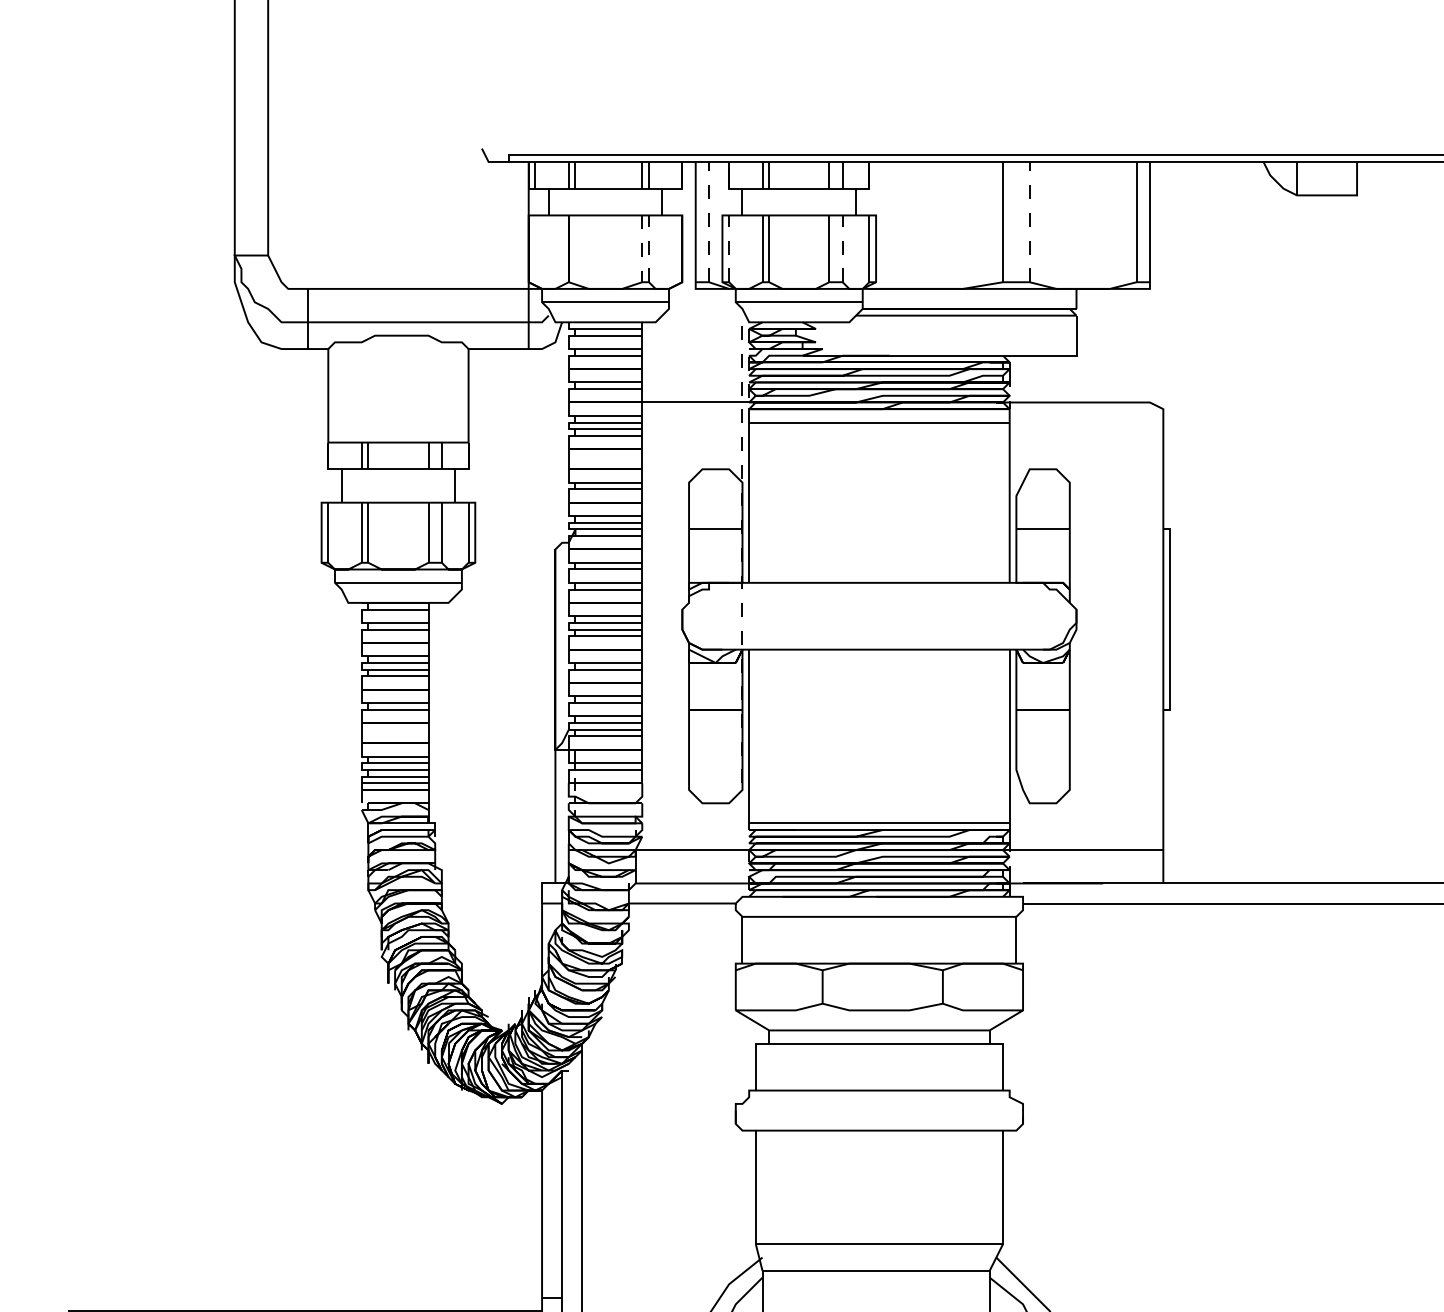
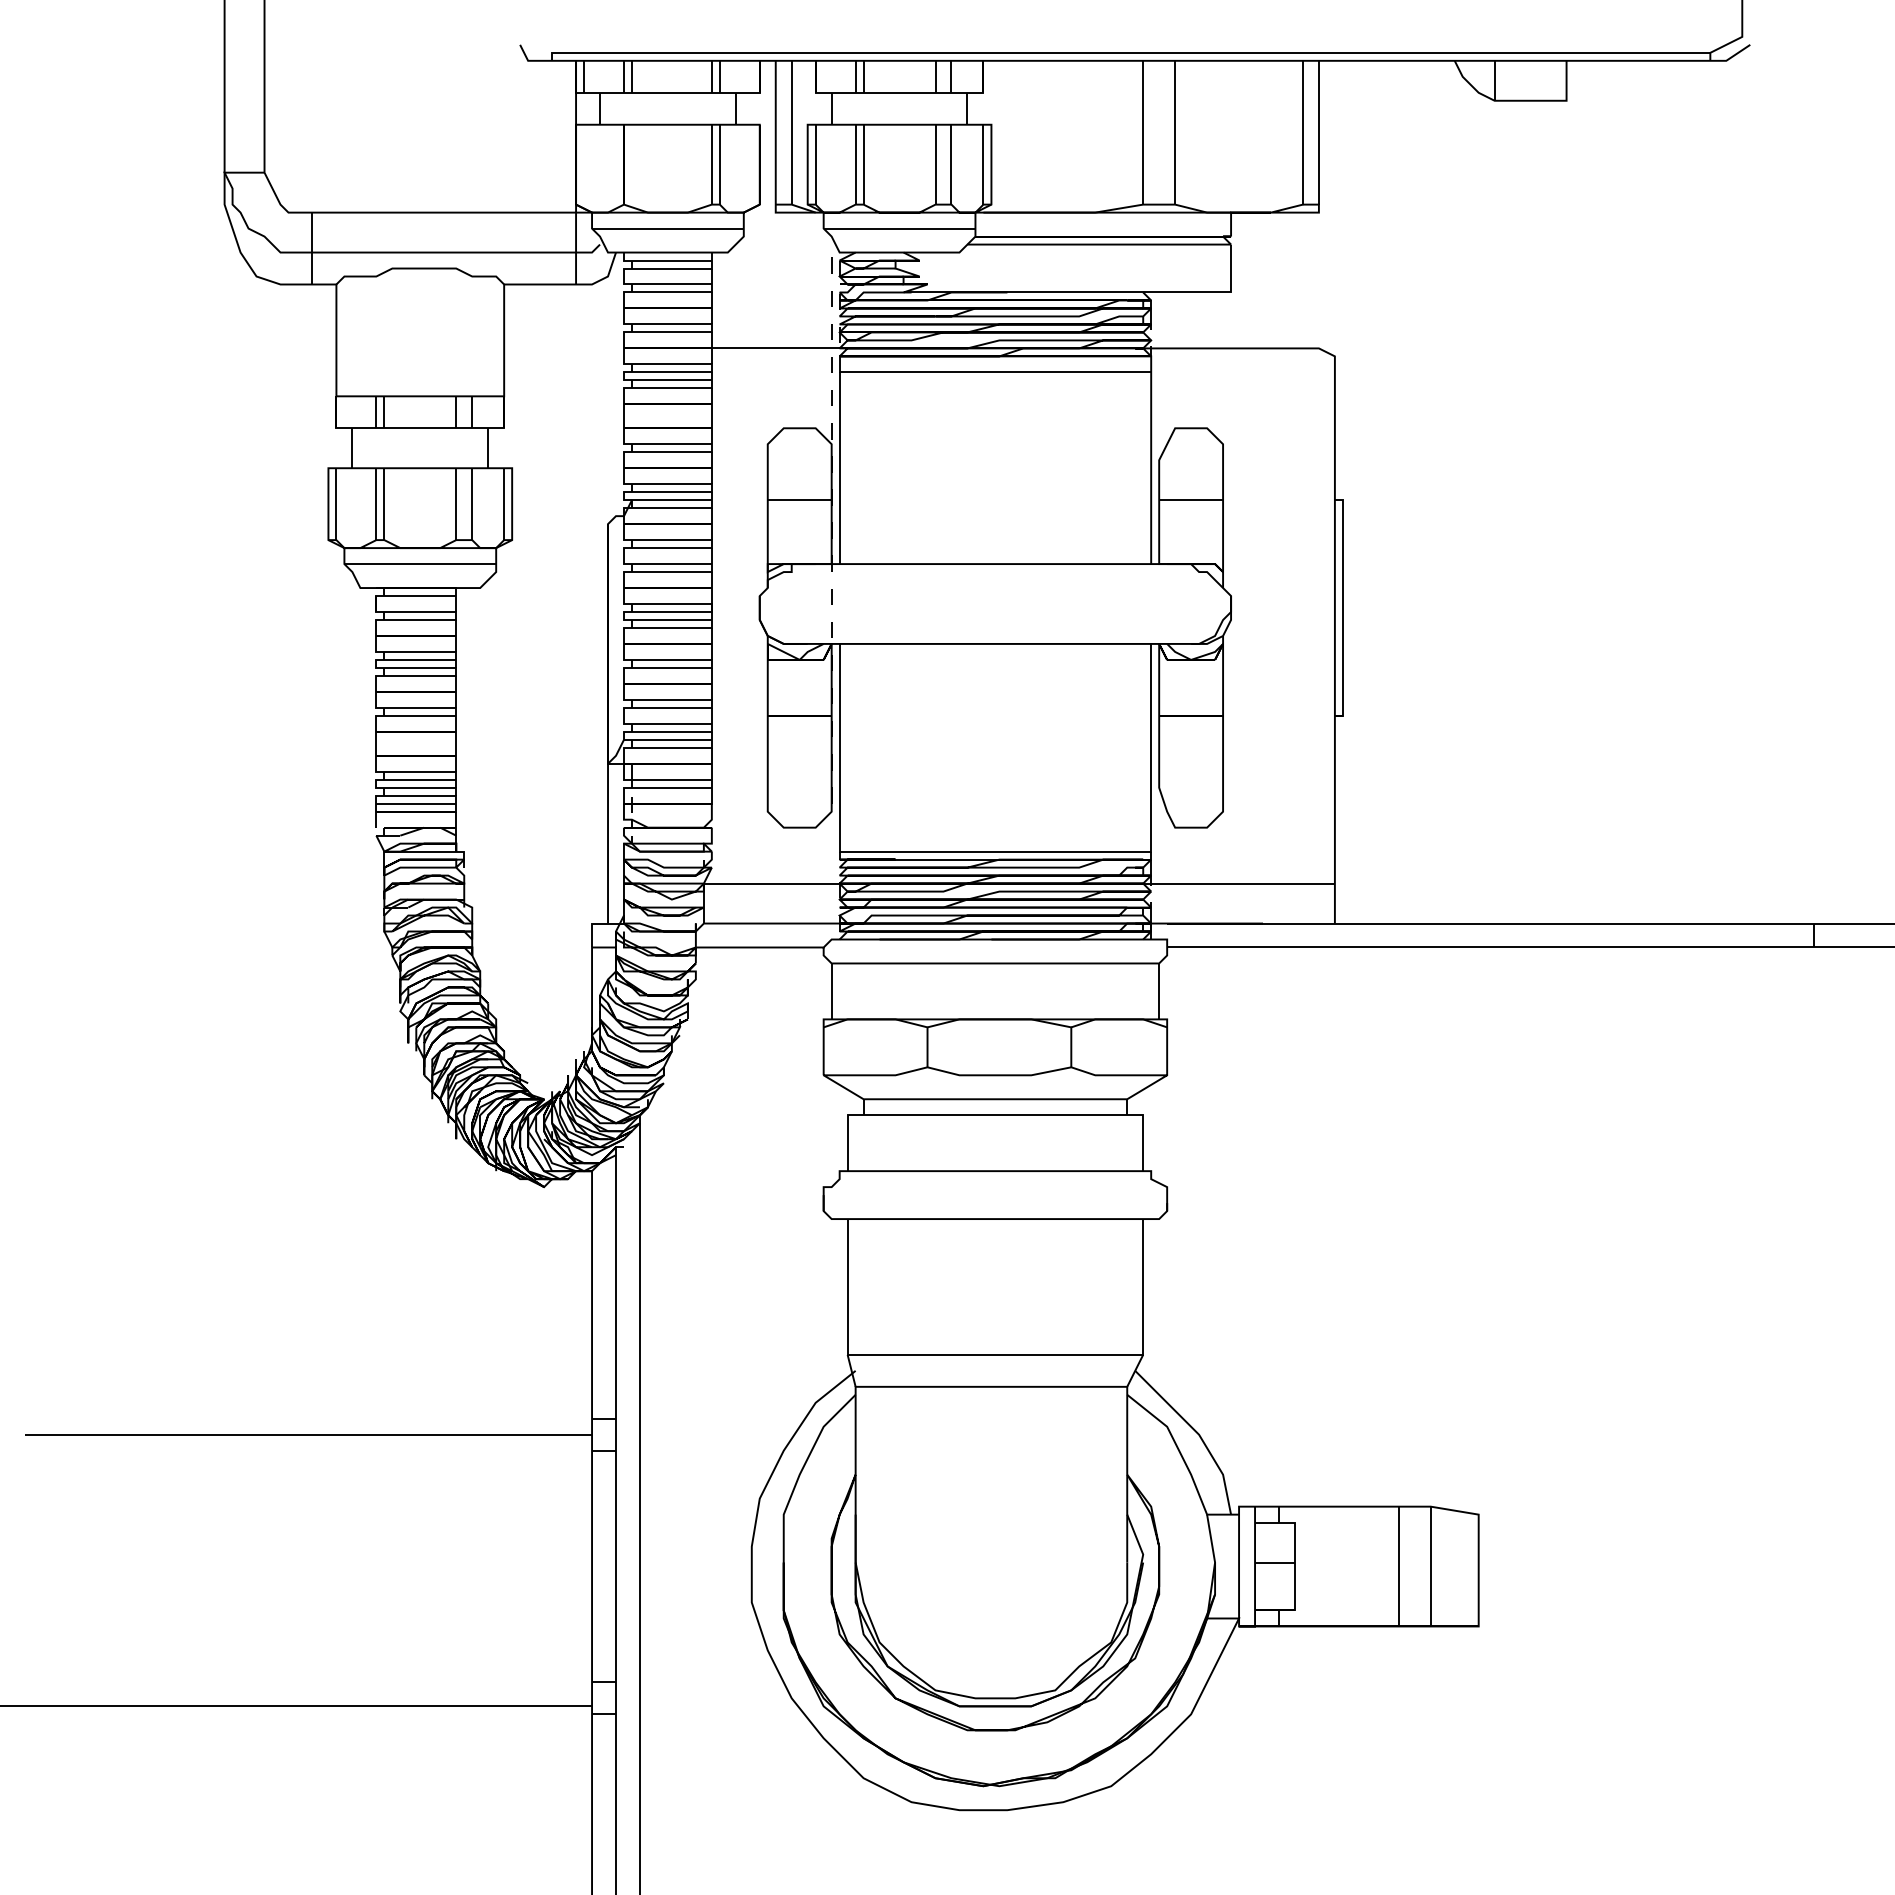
line: (708, 221) -> (791, 132), dashed -> solid
line: (1030, 221) -> (1175, 132), dashed -> solid
line: (641, 248) -> (711, 164), dashed -> solid
line: (648, 248) -> (719, 164), dashed -> solid
line: (728, 248) -> (815, 164), dashed -> solid
line: (842, 248) -> (951, 164), dashed -> solid

